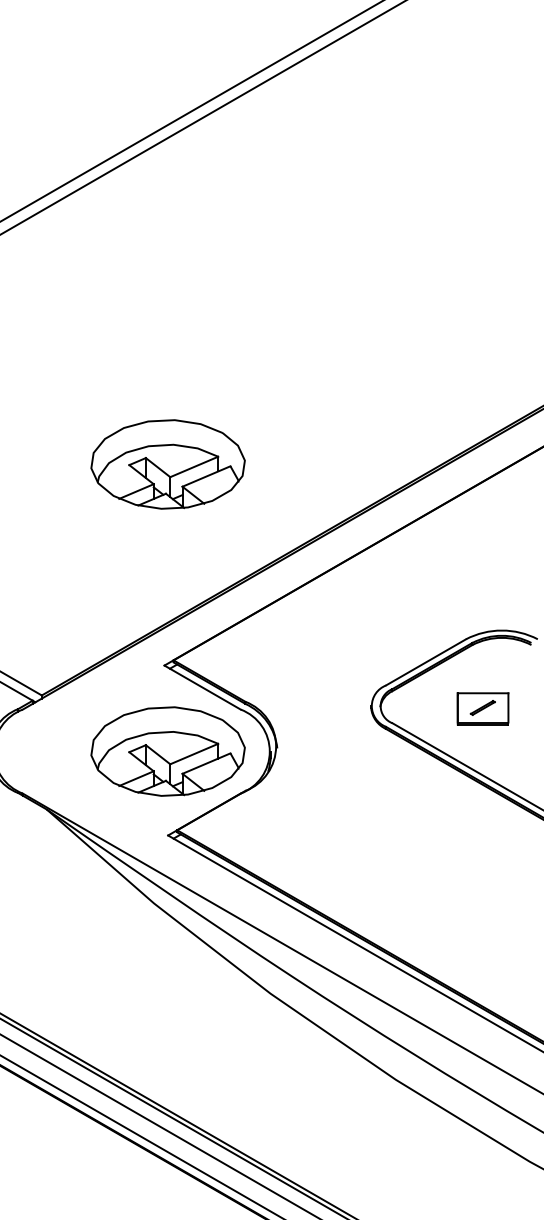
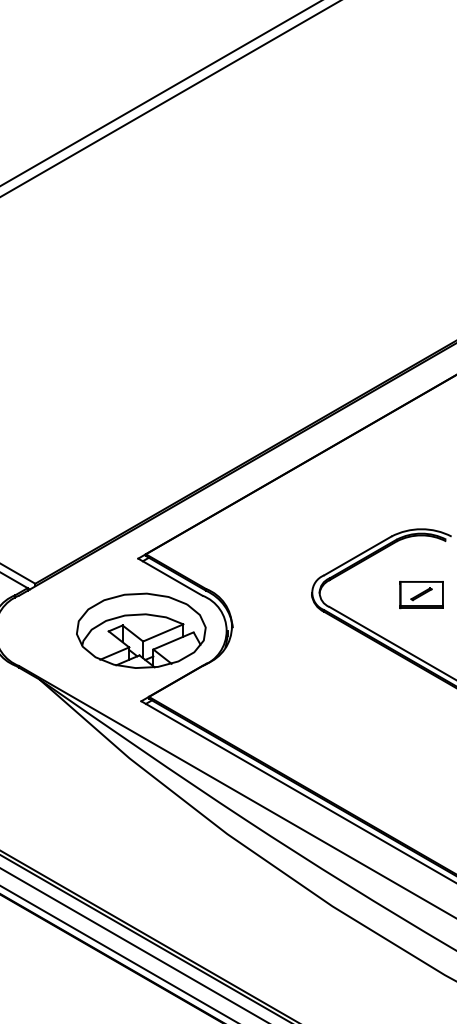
part: (168, 464) -> (141, 389), removed
part: (482, 708) -> (421, 594), moved

